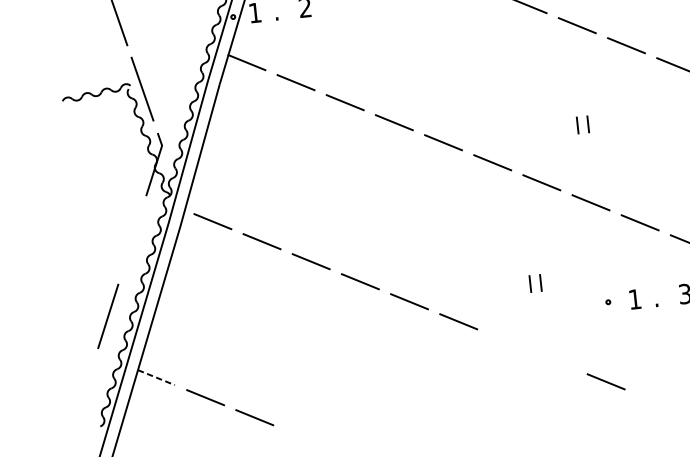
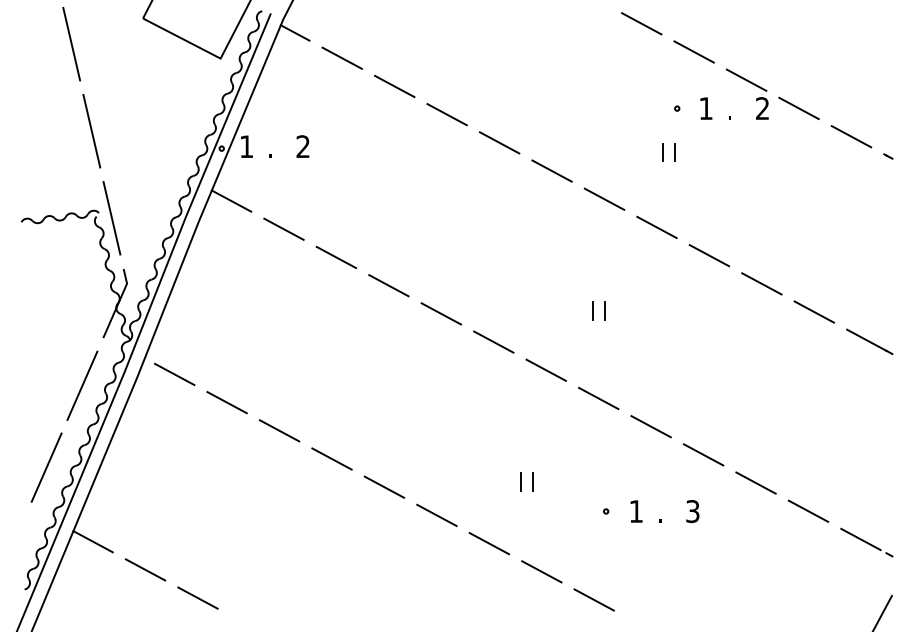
line: (132, 240) -> (82, 385), added
line: (507, 341) -> (489, 543), added
line: (556, 361) -> (541, 571), added
line: (156, 377) -> (93, 541), dashed -> solid

